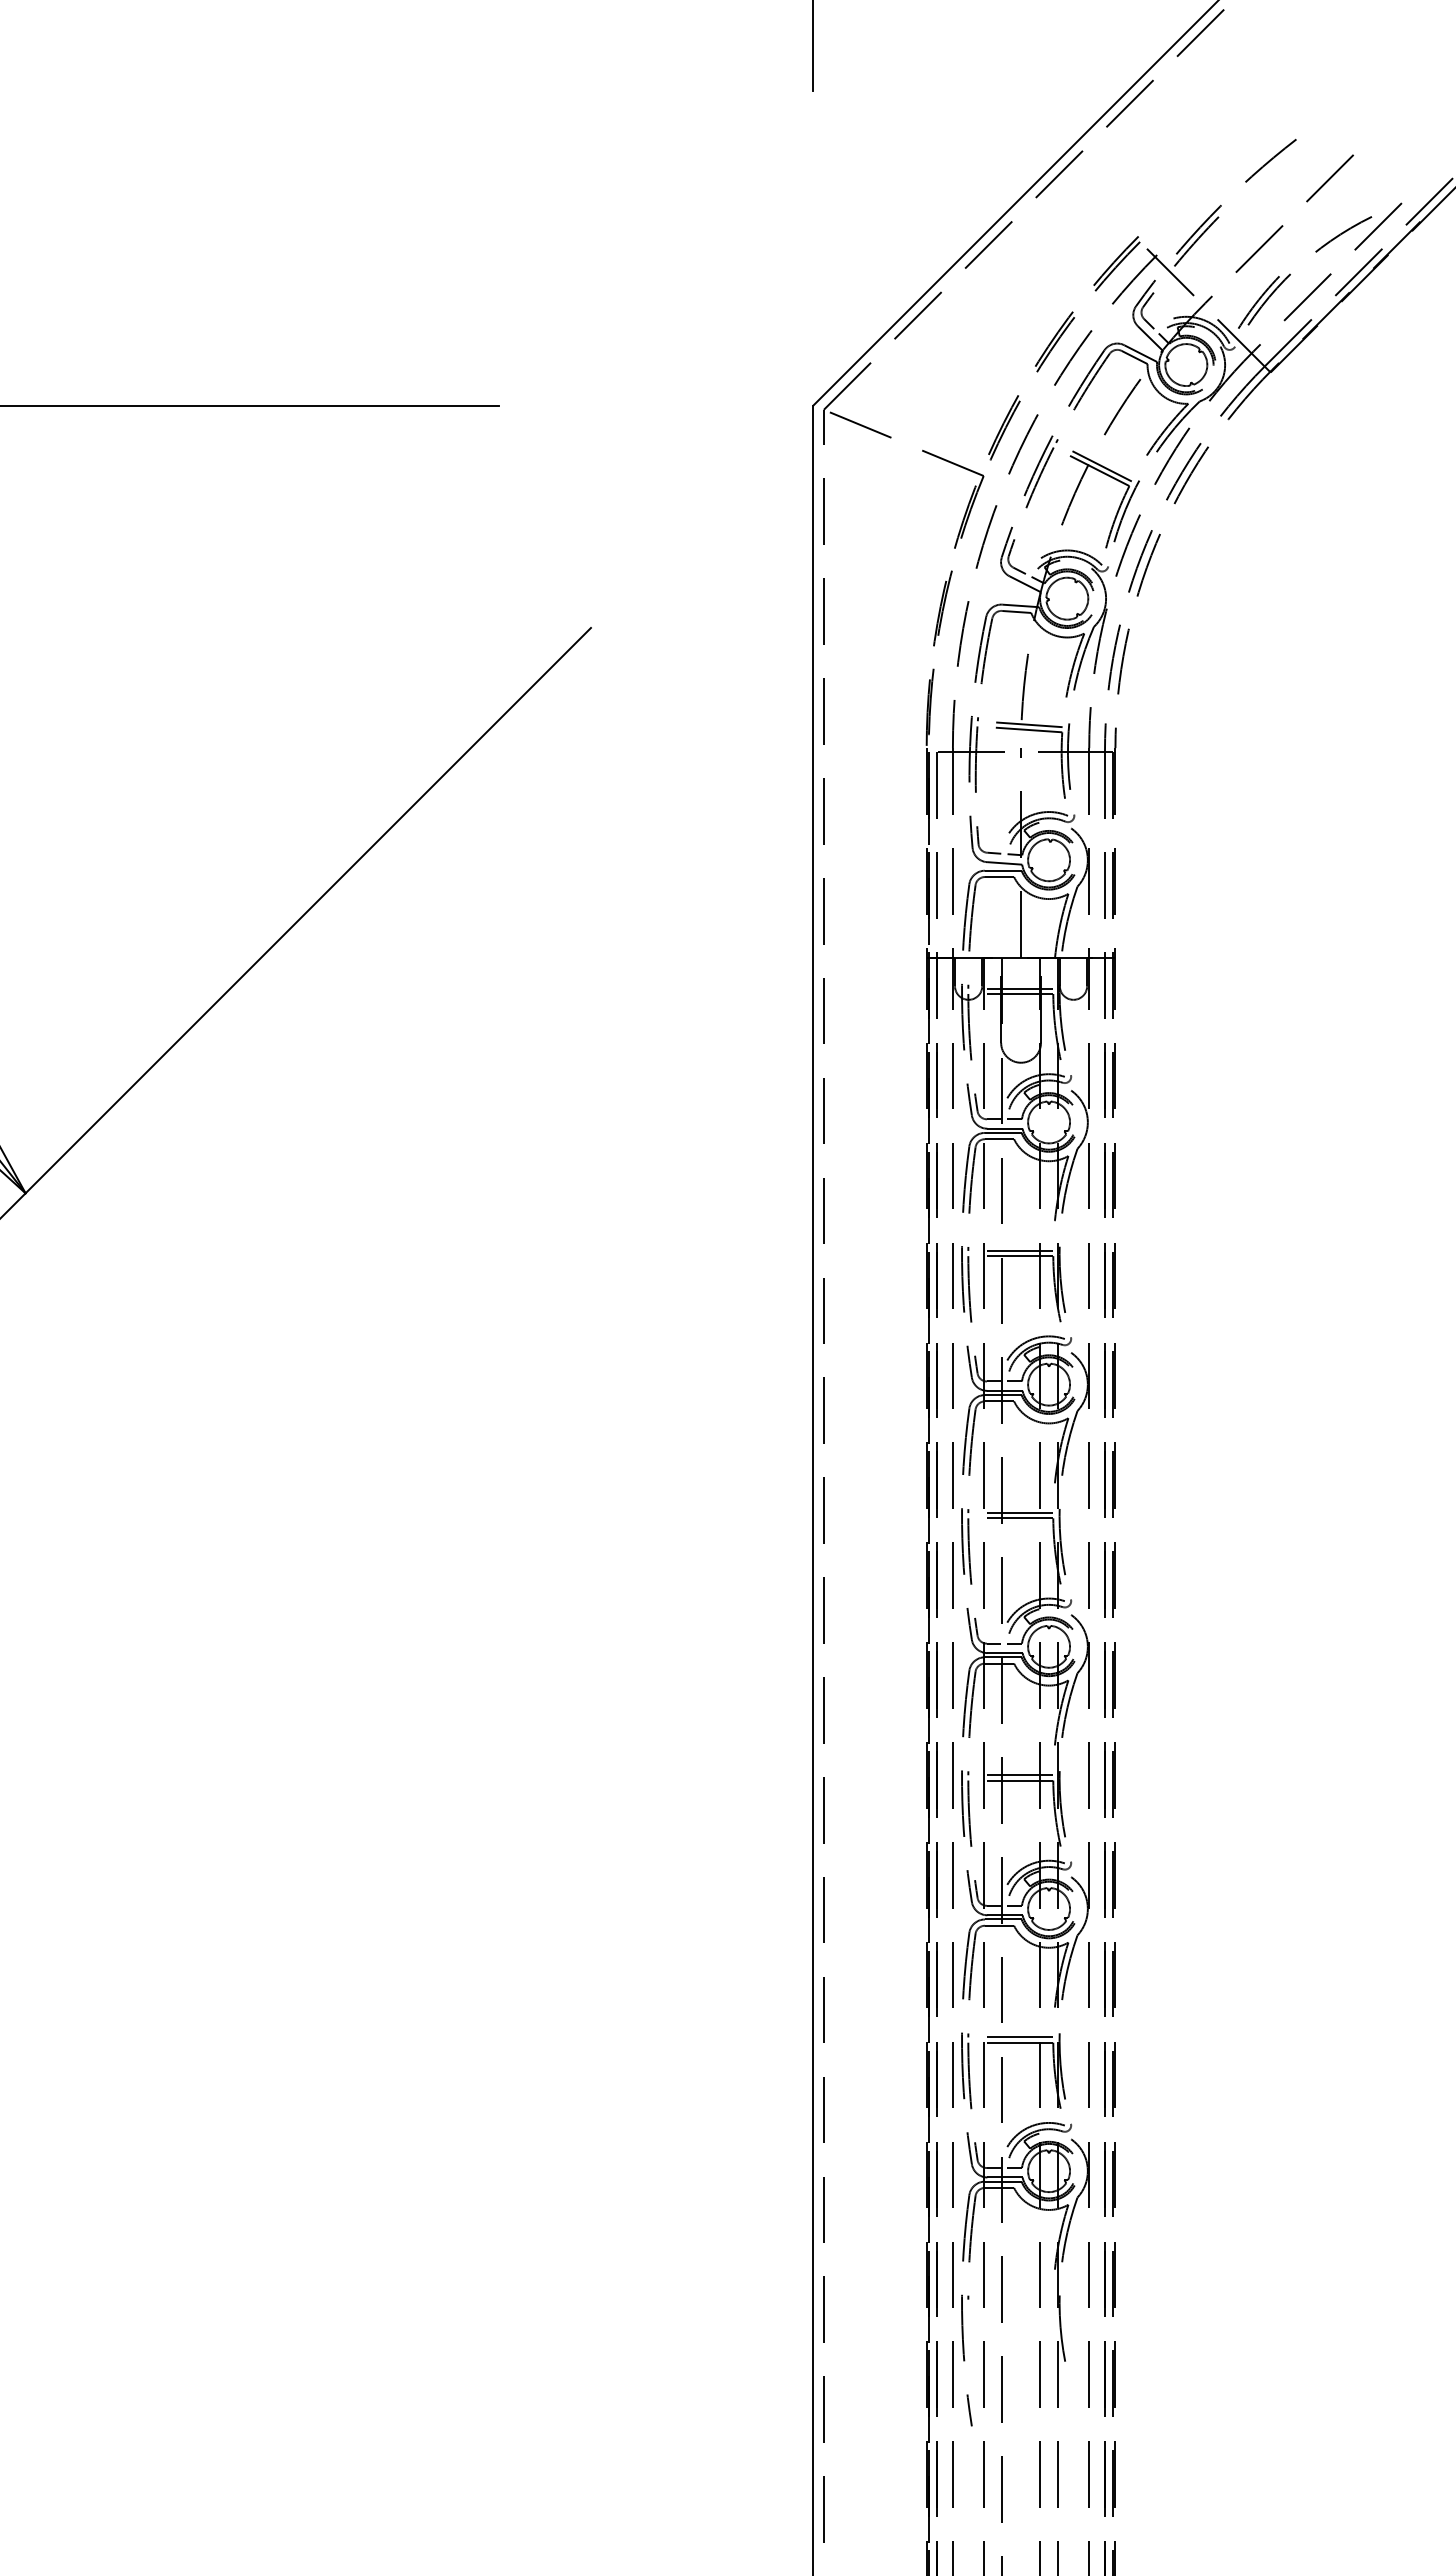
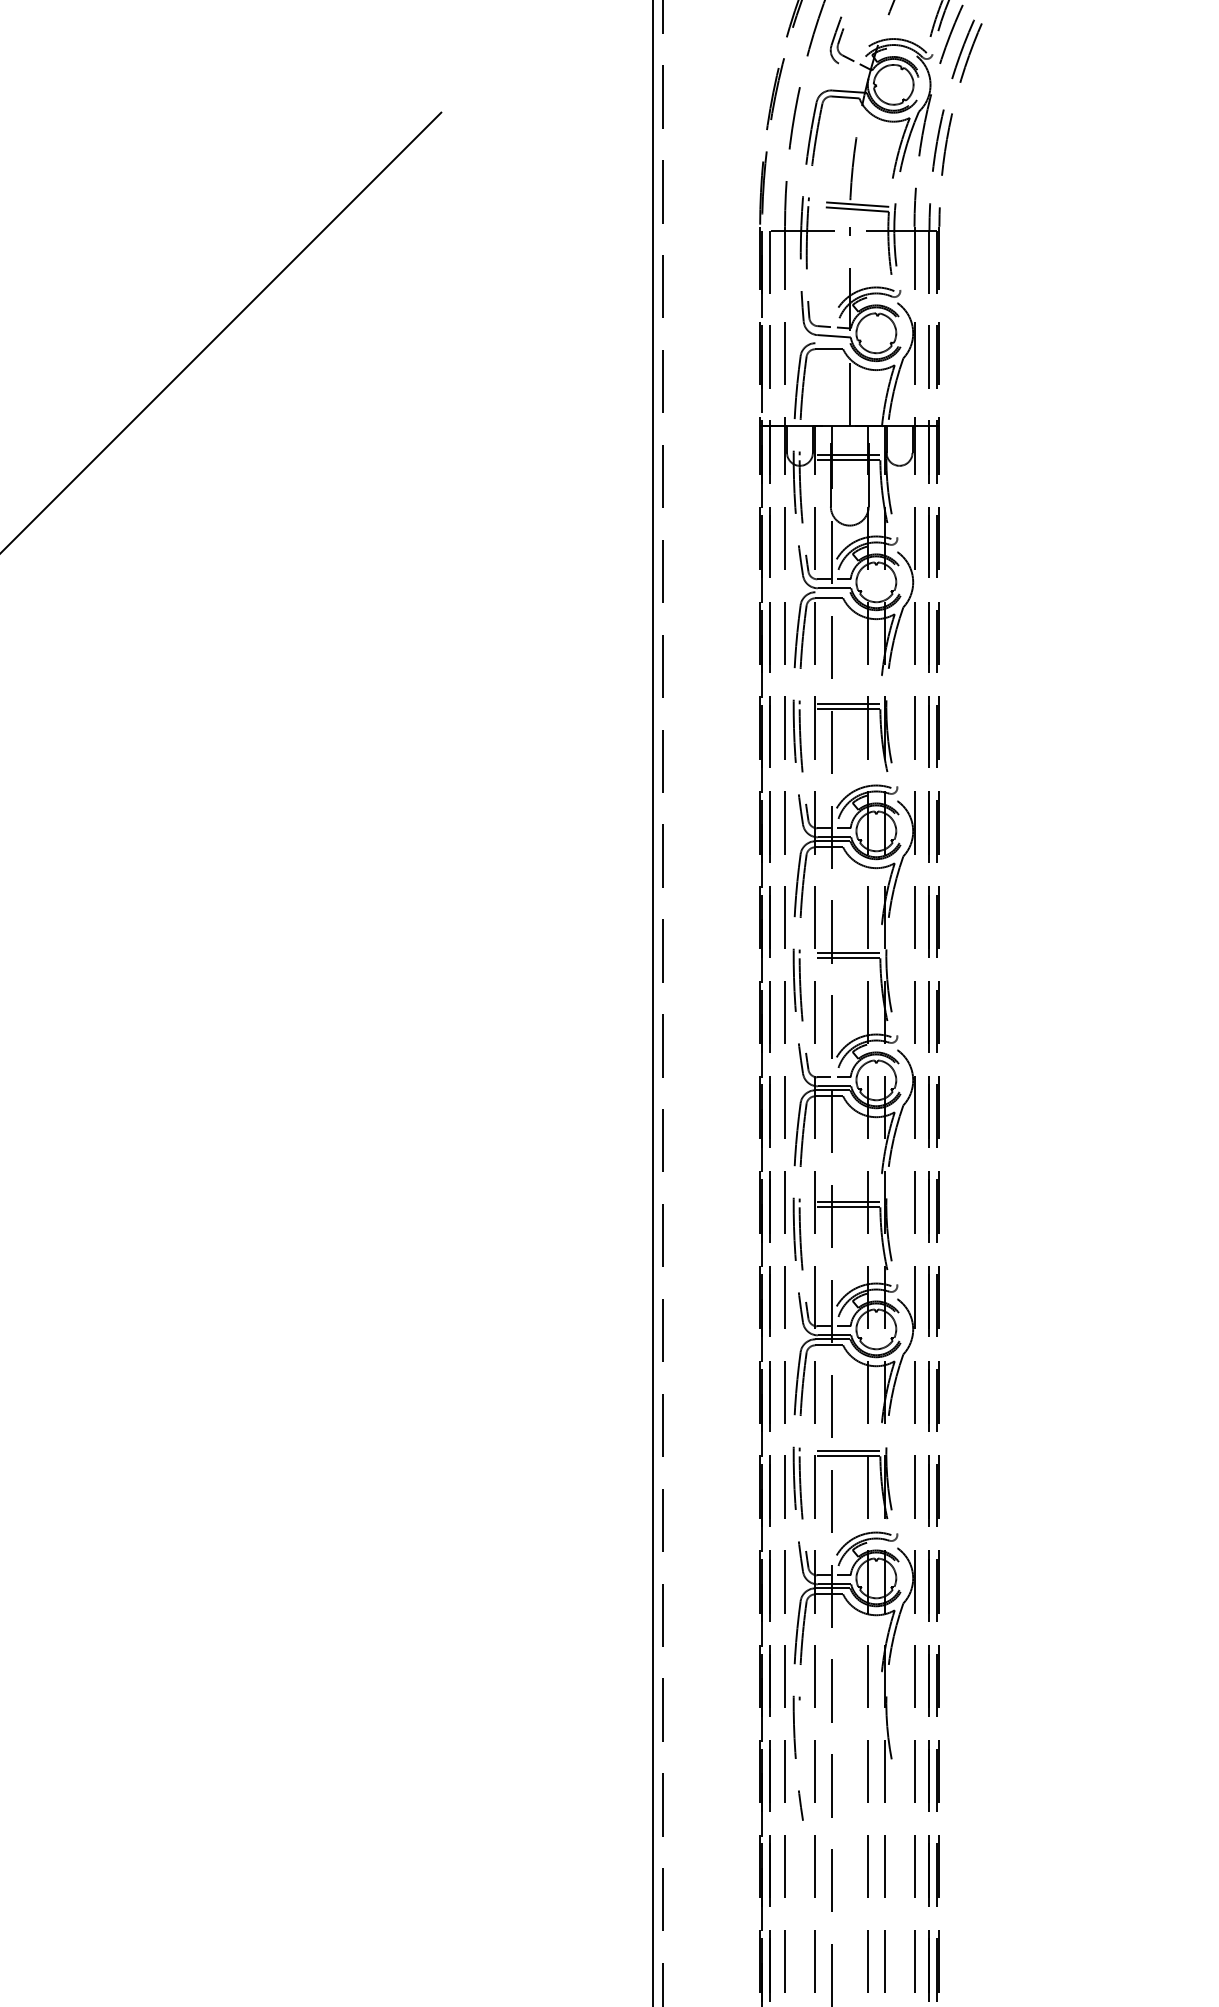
line: (1024, 584) -> (853, 71), removed
line: (1002, 870) -> (832, 343), removed
line: (1002, 1132) -> (832, 591), removed

